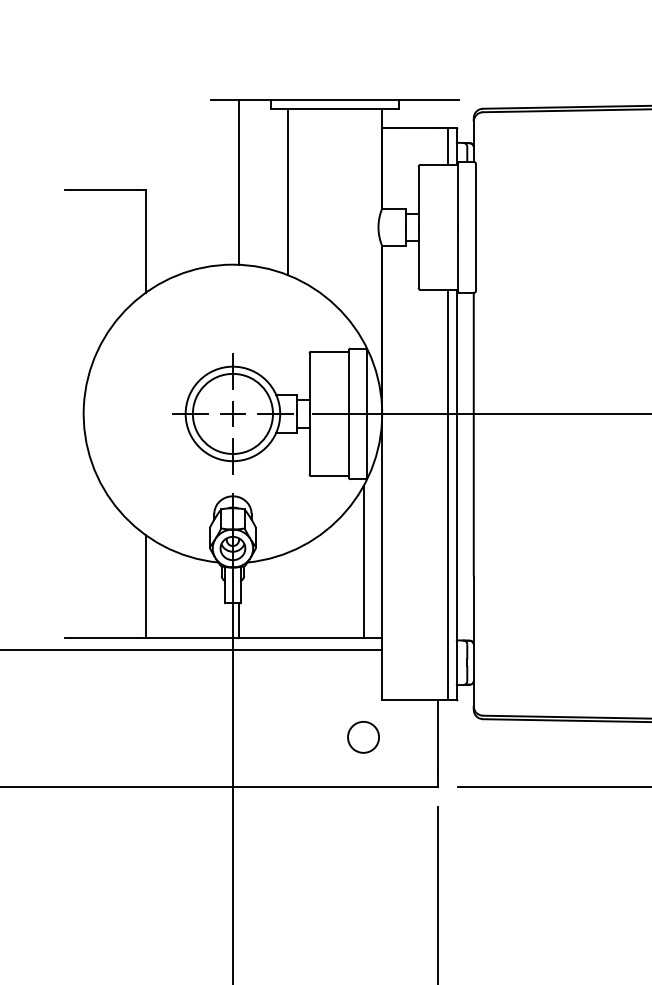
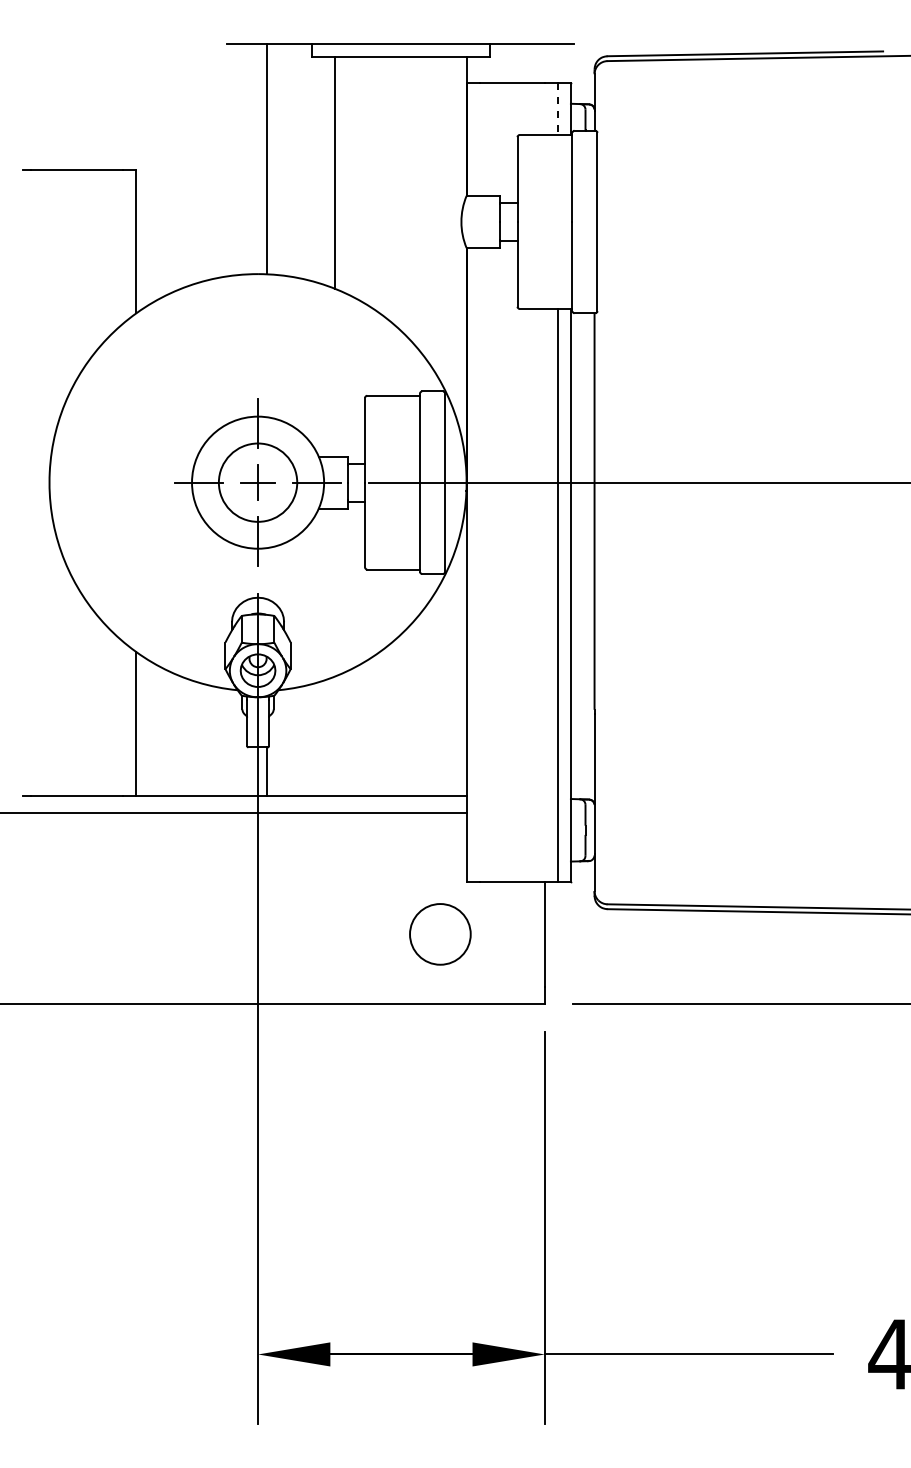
line: (447, 146) -> (557, 109), solid -> dashed
circle: (233, 413) -> (258, 482), size x0.7
line: (363, 561) -> (440, 689), removed
circle: (363, 737) -> (440, 934), size x1.4

